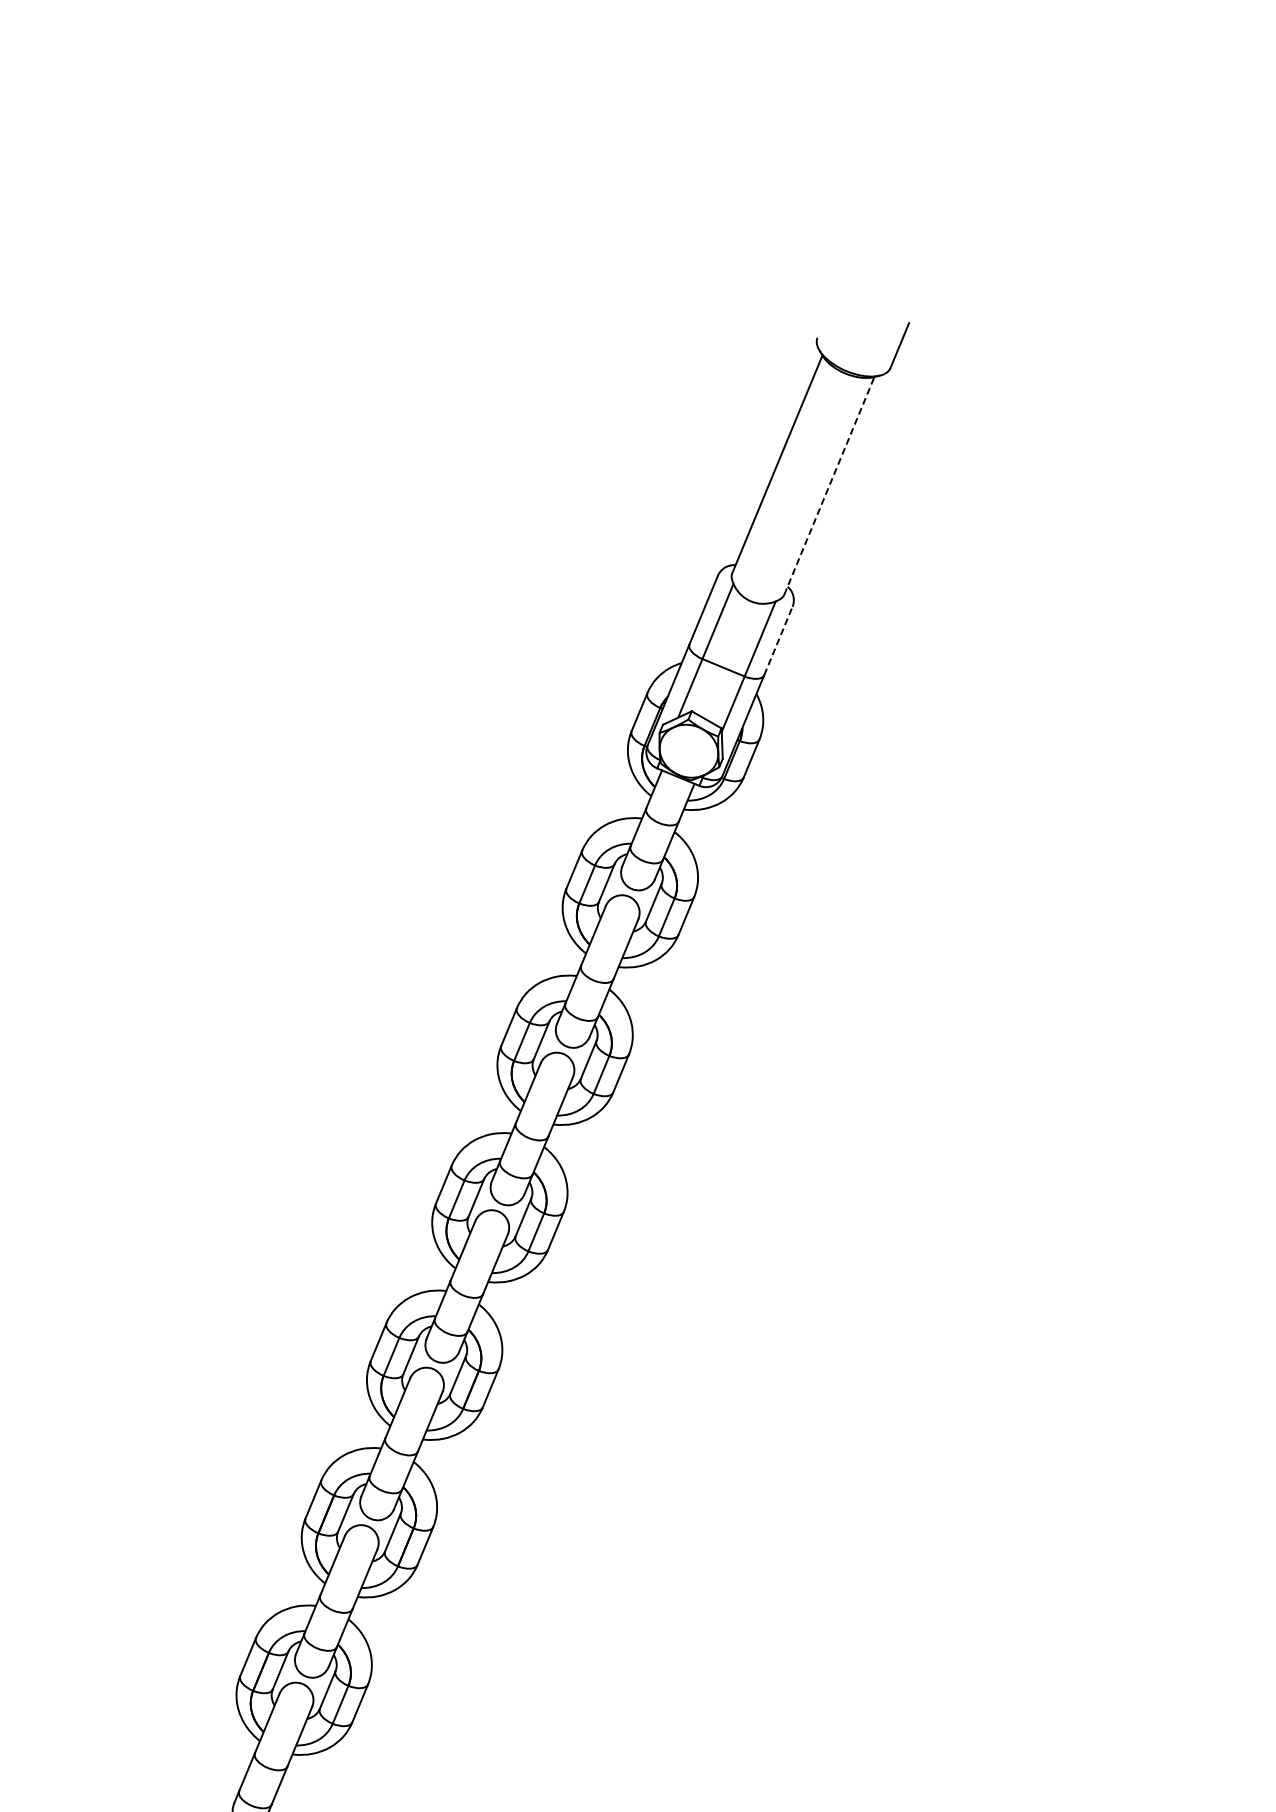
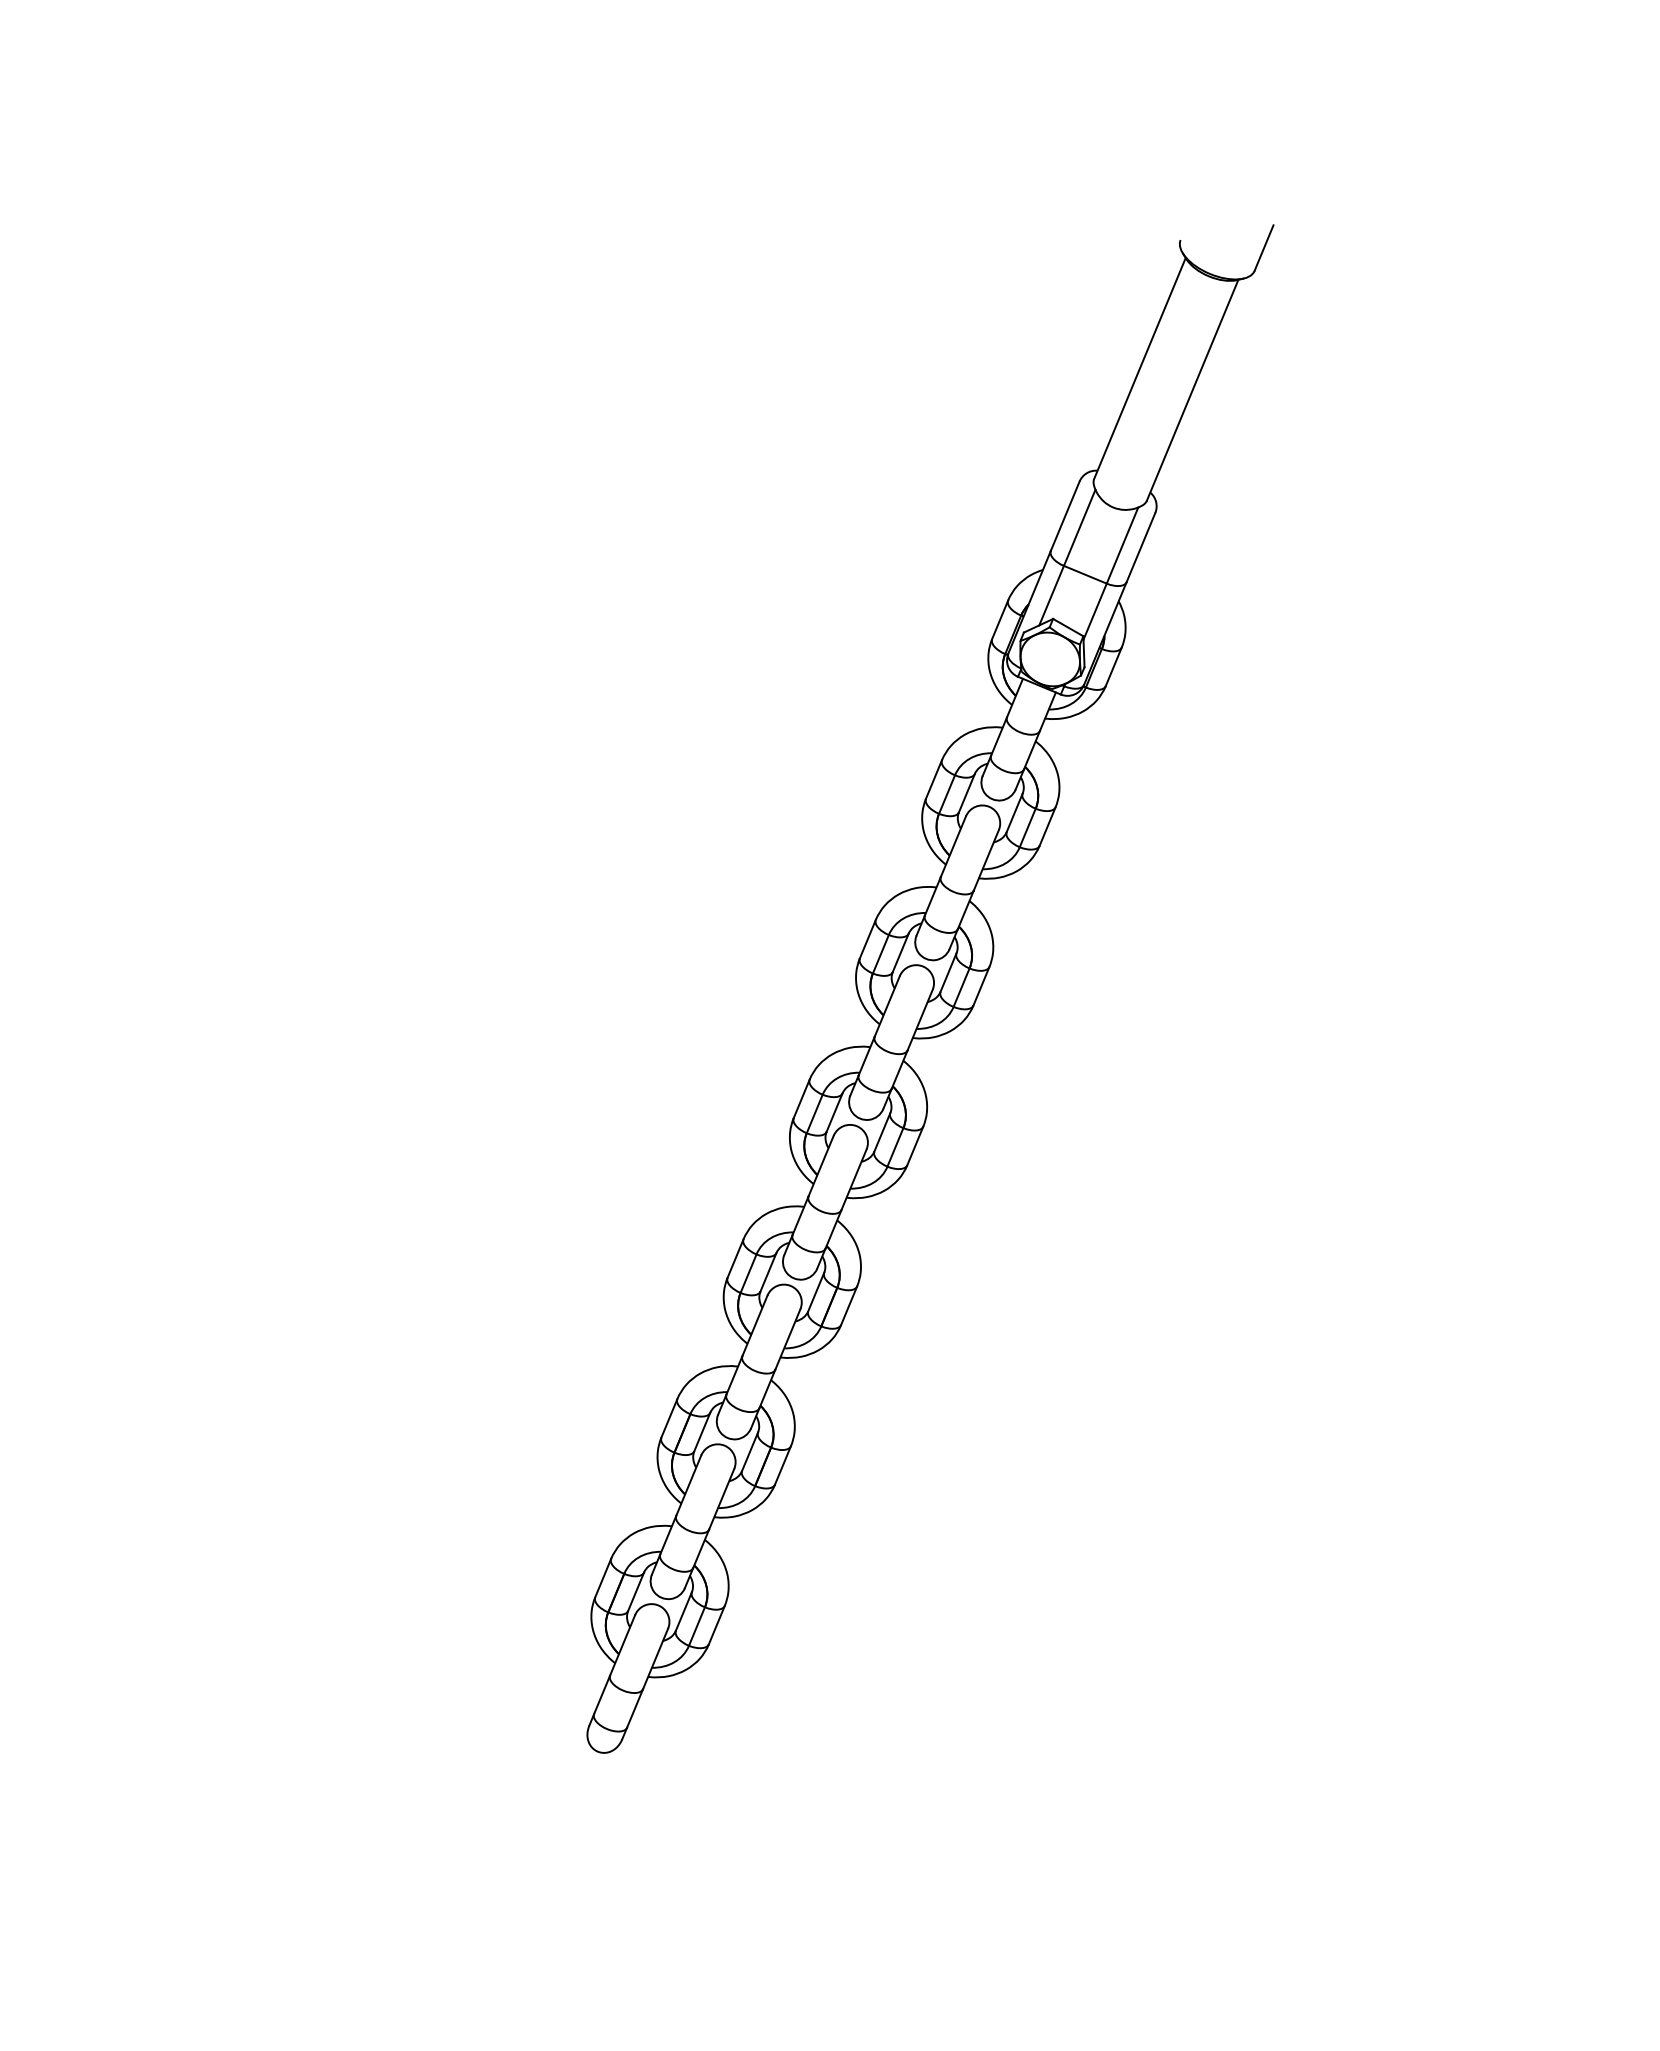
line: (829, 486) -> (1192, 390), dashed -> solid
line: (778, 640) -> (1141, 547), dashed -> solid

